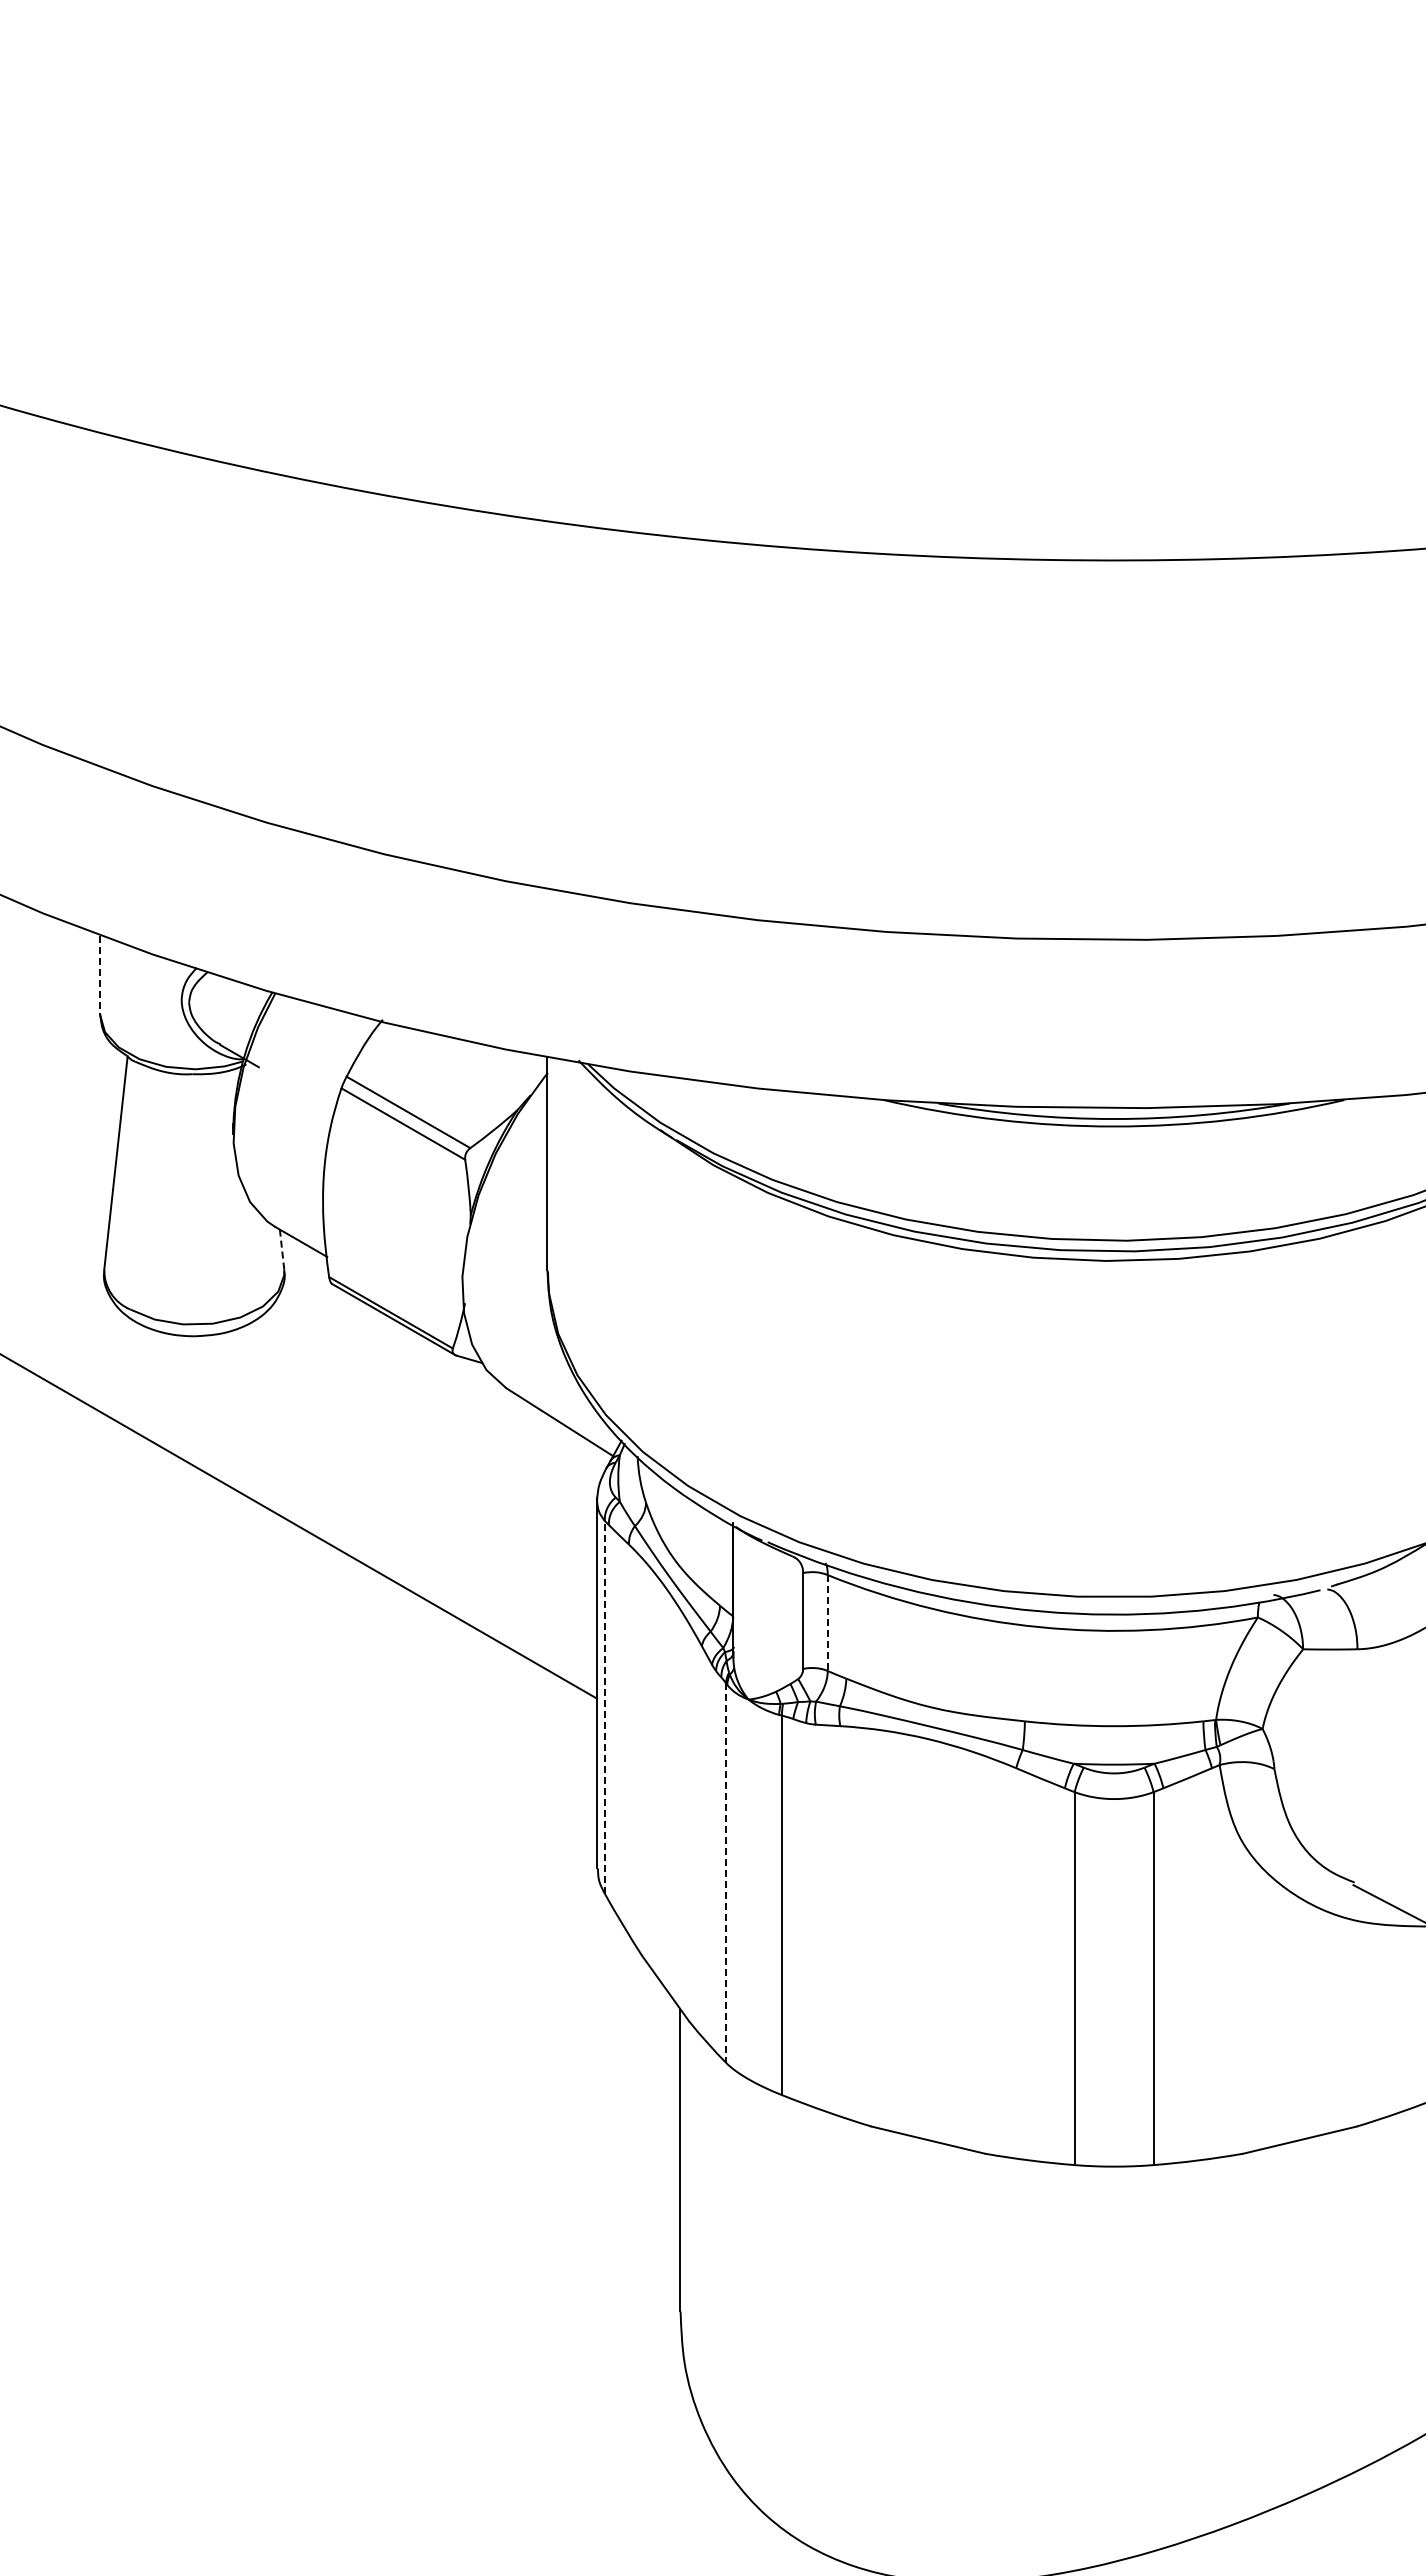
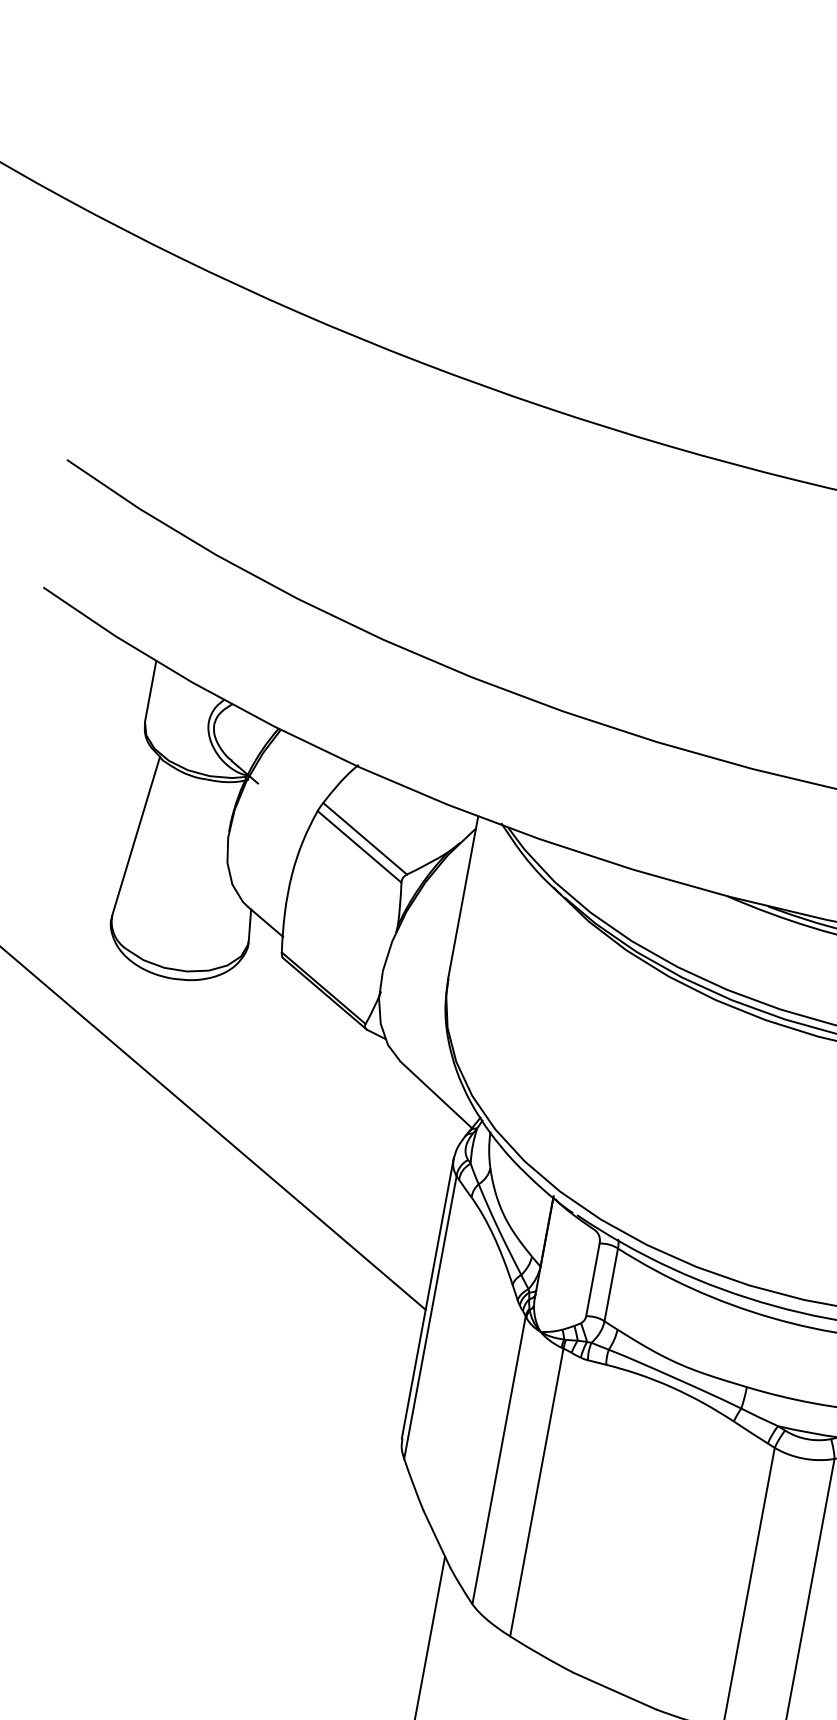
line: (100, 975) -> (150, 691), dashed -> solid
line: (282, 1249) -> (250, 925), dashed -> solid
line: (827, 1623) -> (611, 1285), dashed -> solid
line: (604, 1706) -> (430, 1316), dashed -> solid
line: (726, 1873) -> (499, 1460), dashed -> solid

